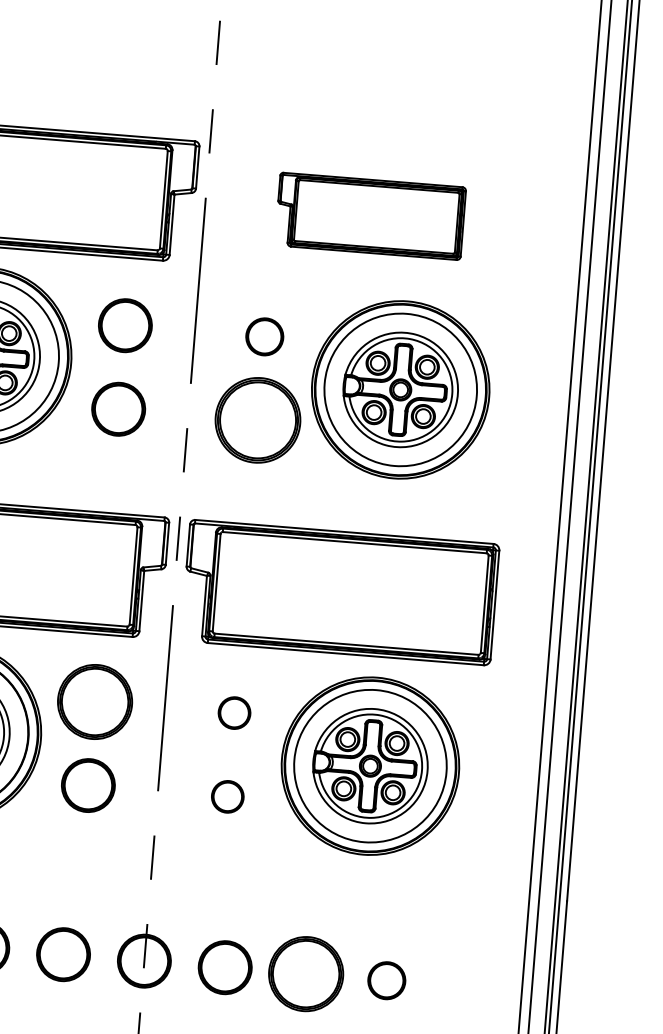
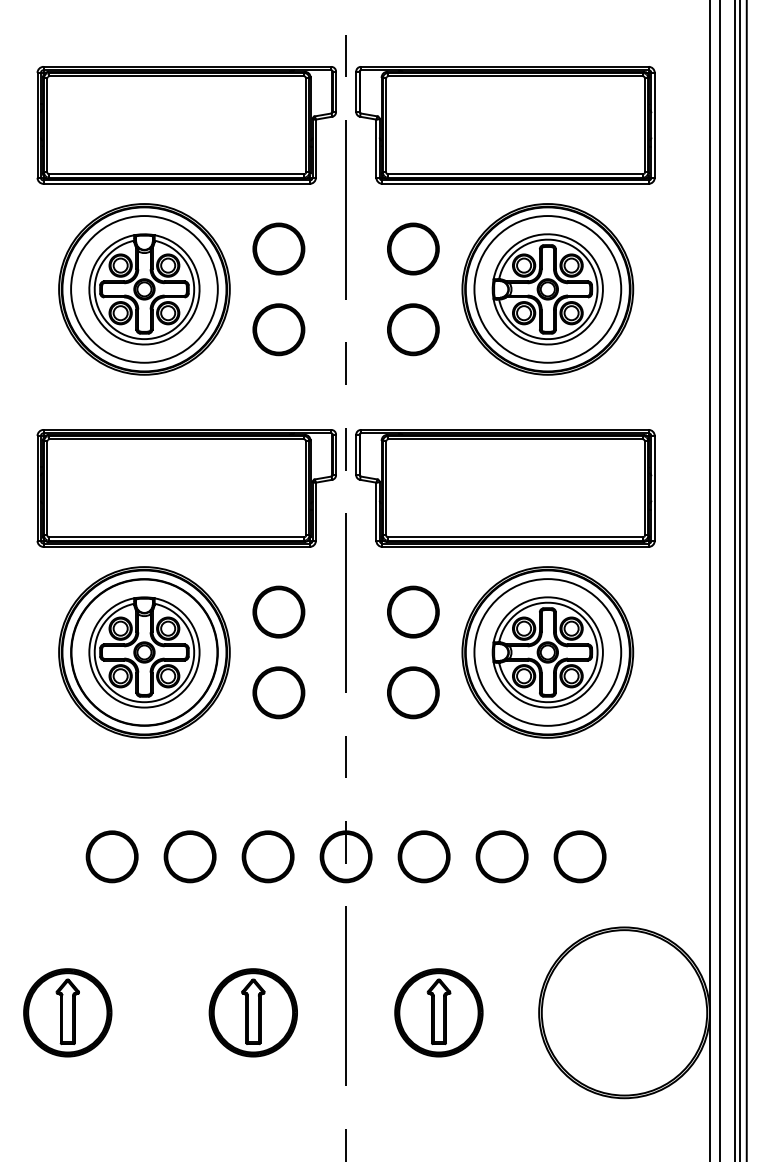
part: (370, 216) -> (505, 125), size x1.67
part: (264, 336) -> (413, 248), size x1.43
part: (258, 420) -> (413, 329), size x0.62
part: (94, 701) -> (278, 611), size x0.71
part: (234, 712) -> (413, 611), size x1.67
part: (227, 796) -> (413, 692), size x1.67
part: (305, 973) -> (501, 856), size x0.71
part: (386, 980) -> (579, 856), size x1.43

